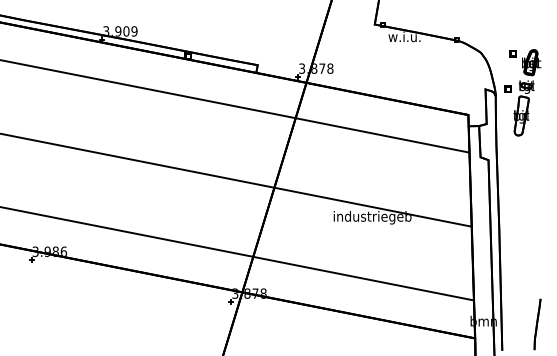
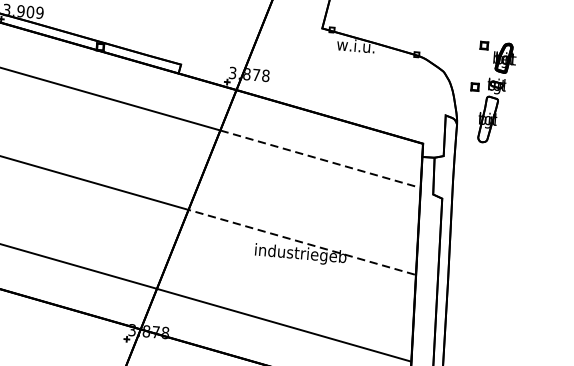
part: (522, 92) -> (491, 92), moved
line: (382, 135) -> (320, 159), solid -> dashed
line: (372, 207) -> (301, 242), solid -> dashed

